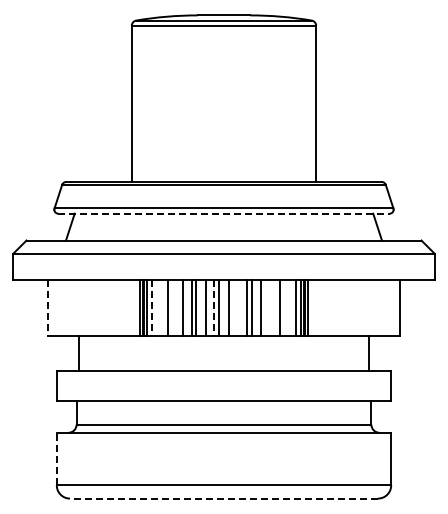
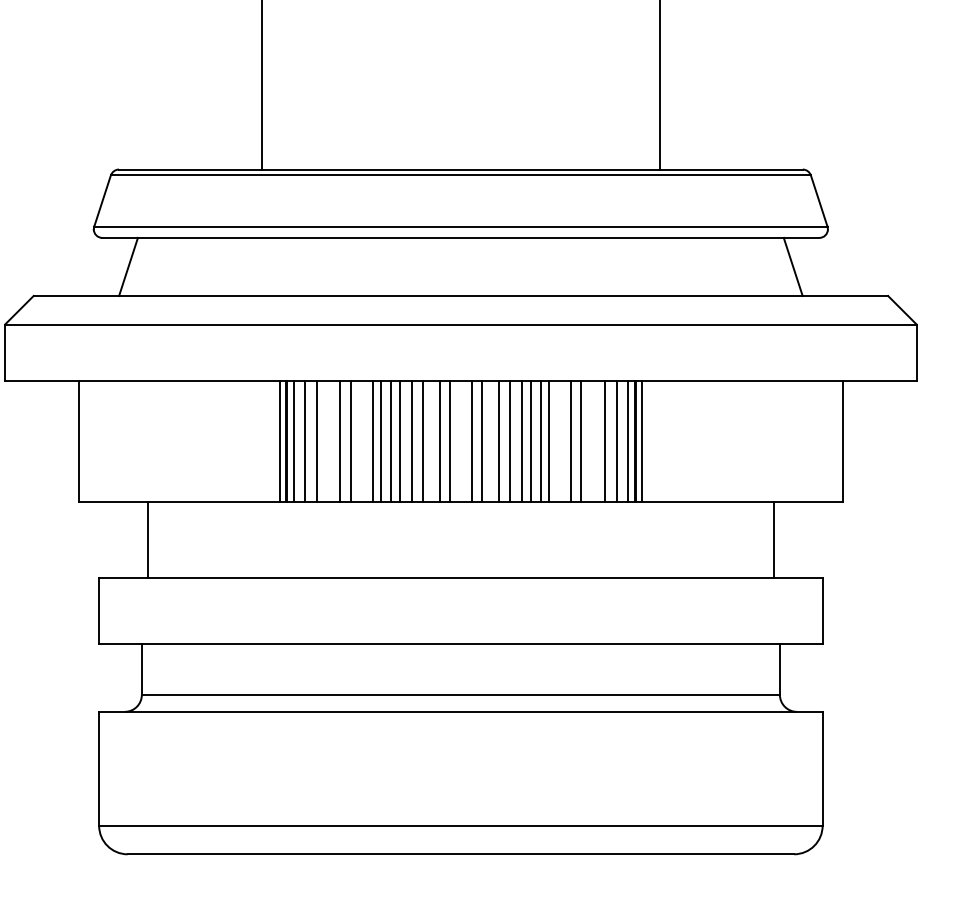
line: (223, 213) -> (459, 237), dashed -> solid
line: (47, 307) -> (79, 440), dashed -> solid
line: (151, 307) -> (304, 440), dashed -> solid
line: (157, 307) -> (317, 440), added
line: (173, 307) -> (351, 440), added
line: (187, 307) -> (381, 440), added
line: (201, 307) -> (412, 440), added
line: (214, 307) -> (440, 440), dashed -> solid
line: (233, 307) -> (481, 440), added
line: (241, 307) -> (498, 440), added
line: (256, 307) -> (531, 440), added
line: (264, 307) -> (548, 440), added
line: (274, 307) -> (570, 440), added
line: (290, 307) -> (604, 440), added
line: (56, 458) -> (98, 767), dashed -> solid
line: (223, 498) -> (459, 854), dashed -> solid

